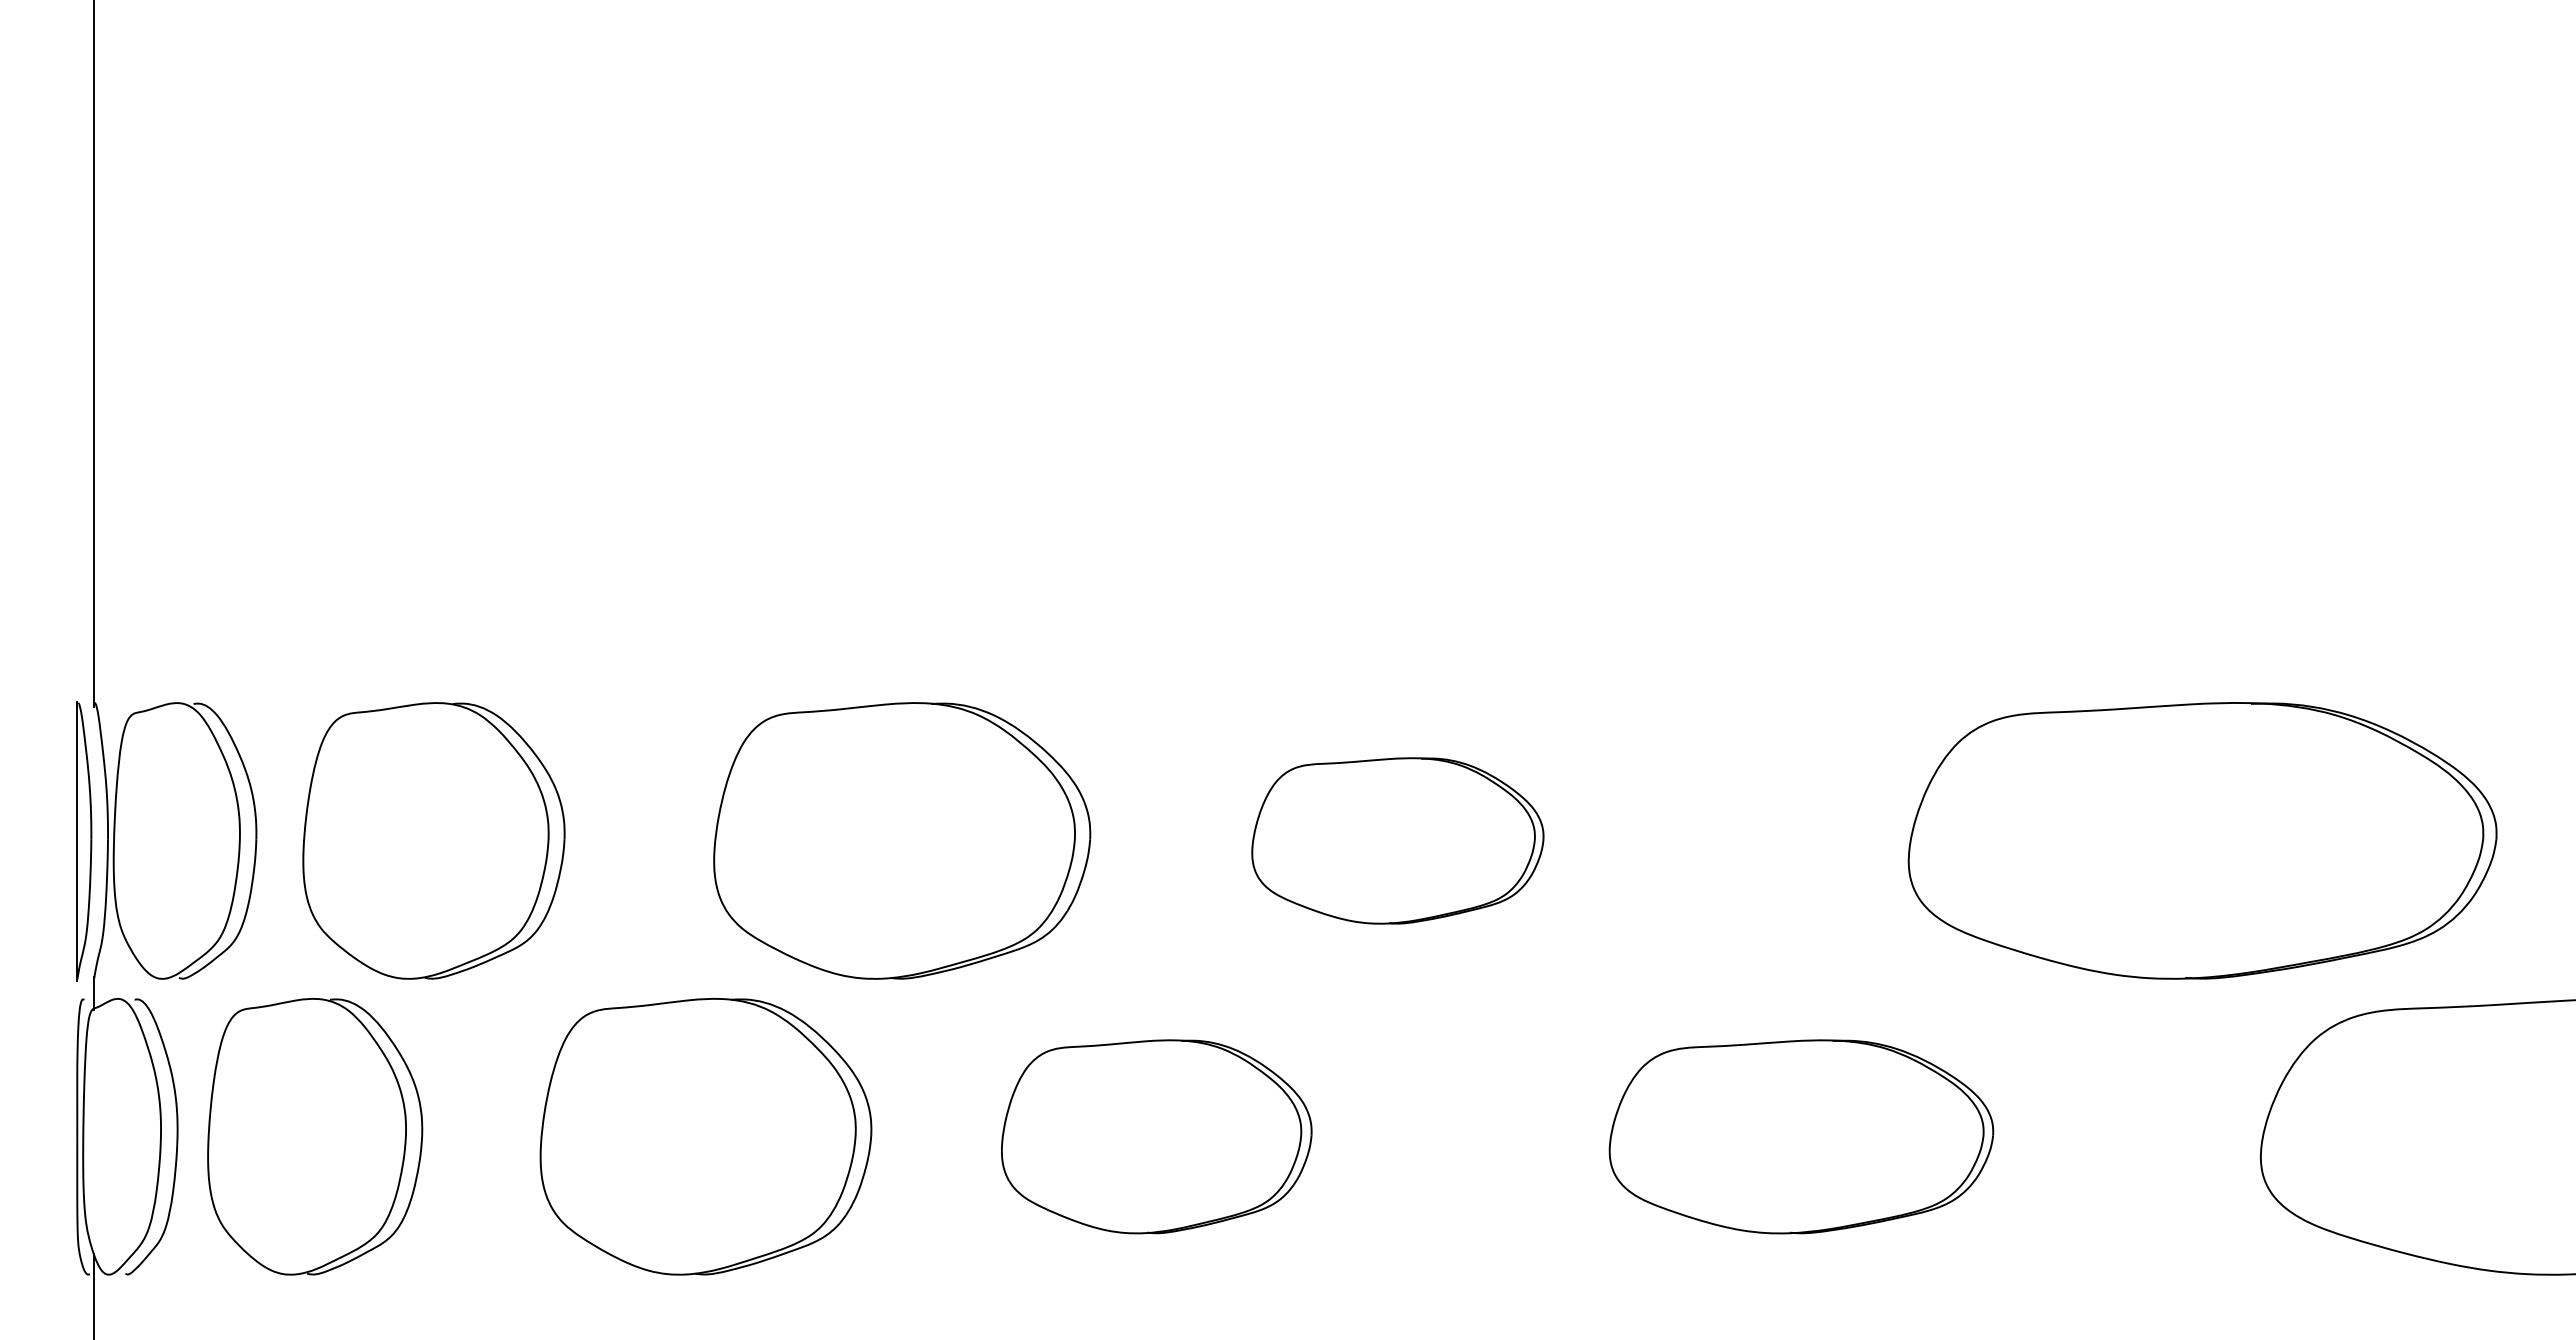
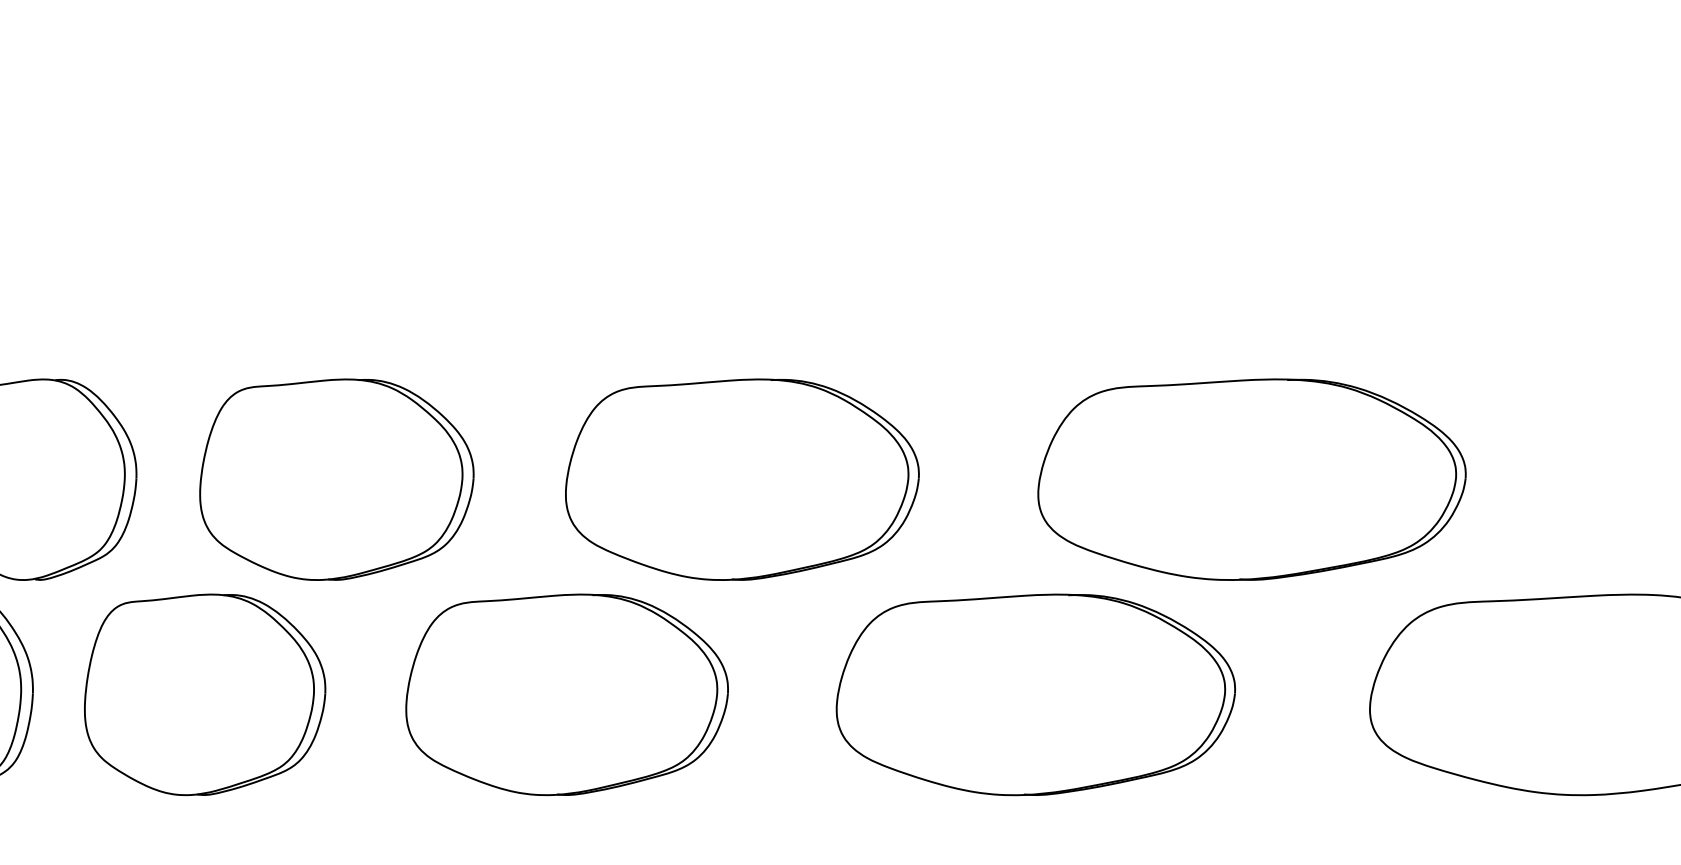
part: (902, 840) -> (337, 479), moved
part: (1397, 840) -> (742, 479), size x1.67
part: (2202, 840) -> (1251, 479), moved
part: (705, 1136) -> (204, 694), moved
part: (1156, 1136) -> (566, 694), size x1.43
part: (1801, 1136) -> (1035, 694), size x1.43

